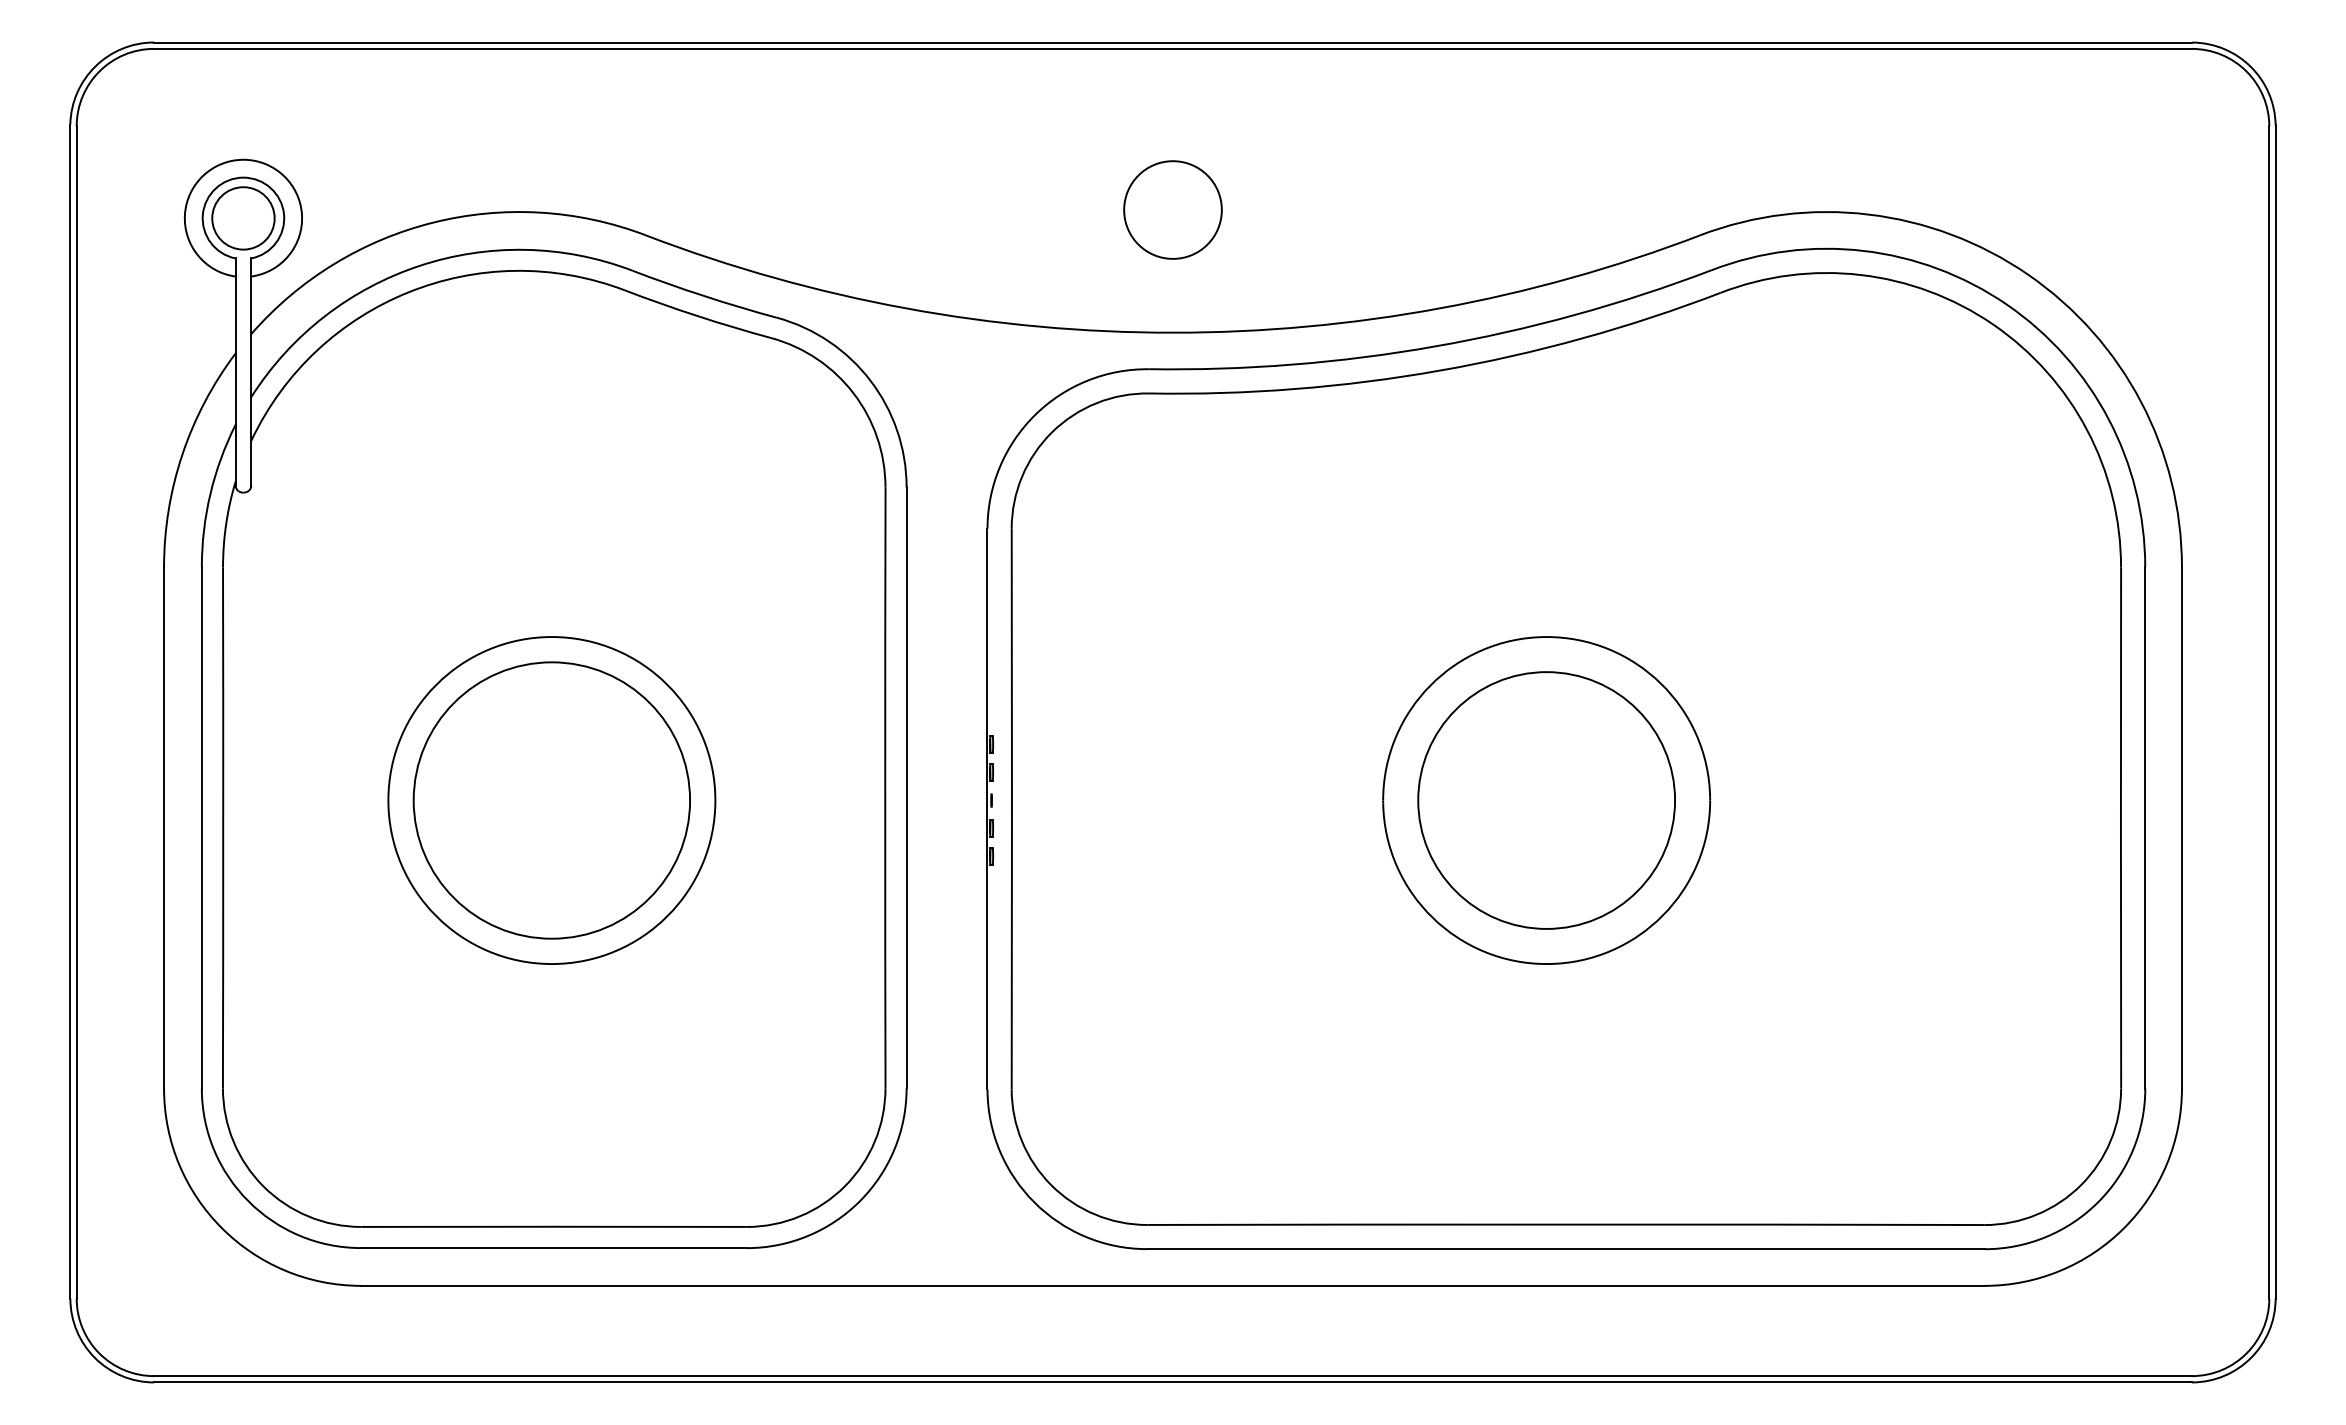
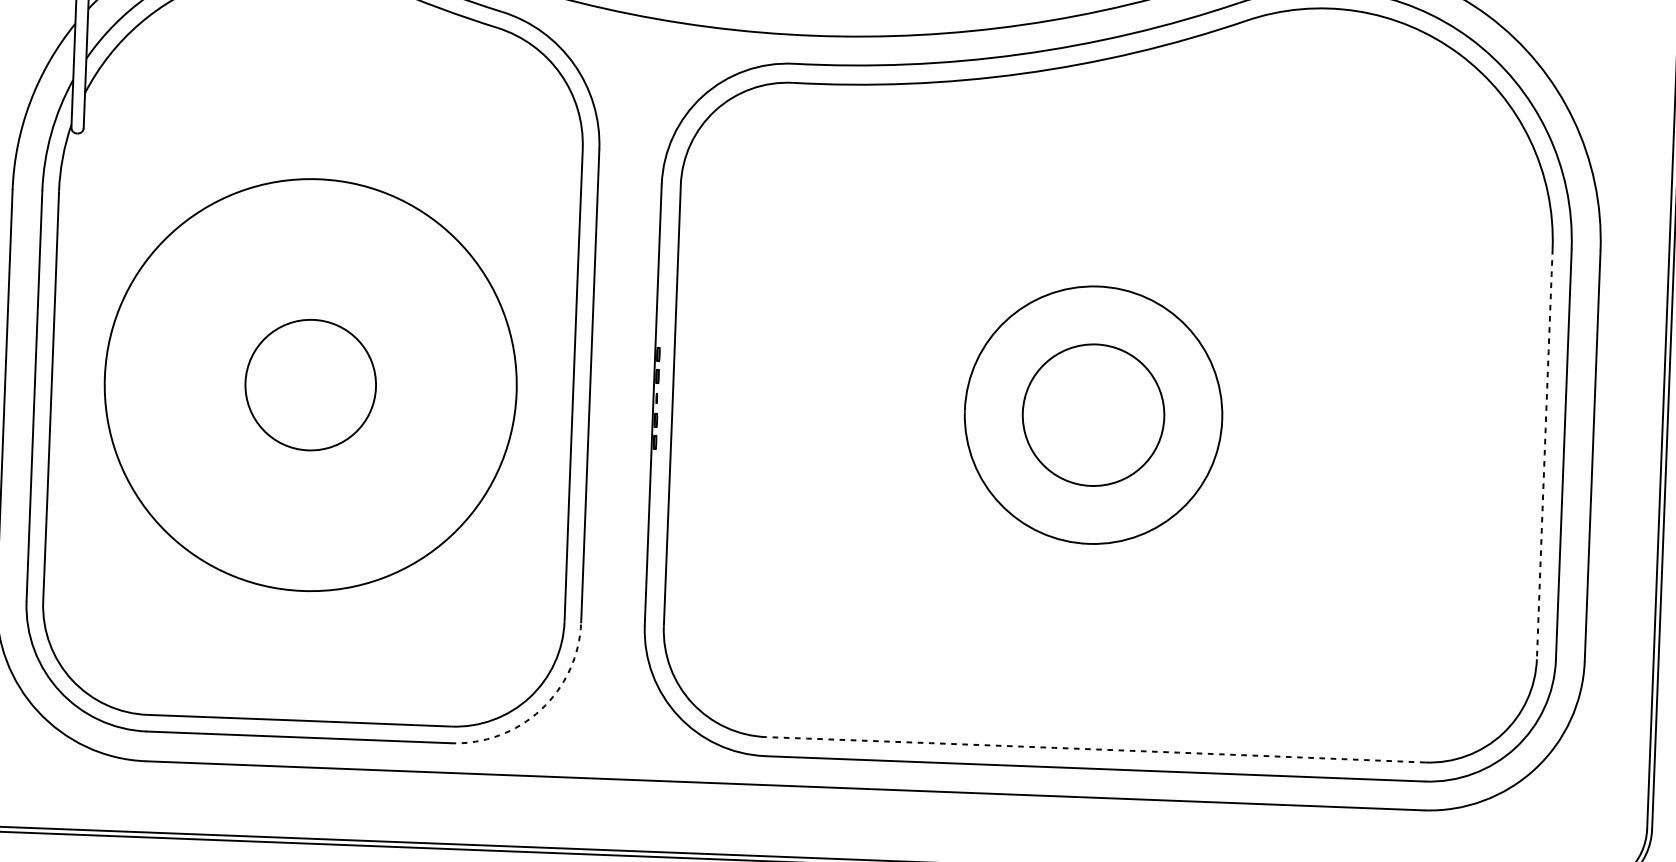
circle: (551, 800) -> (310, 385), size x0.6
circle: (551, 800) -> (310, 385), size x1.6
circle: (1546, 800) -> (1093, 415), size x0.7
arc: (2120, 827) -> (1544, 453), solid -> dashed
arc: (859, 1201) -> (540, 709), solid -> dashed
arc: (1565, 1224) -> (1095, 749), solid -> dashed

